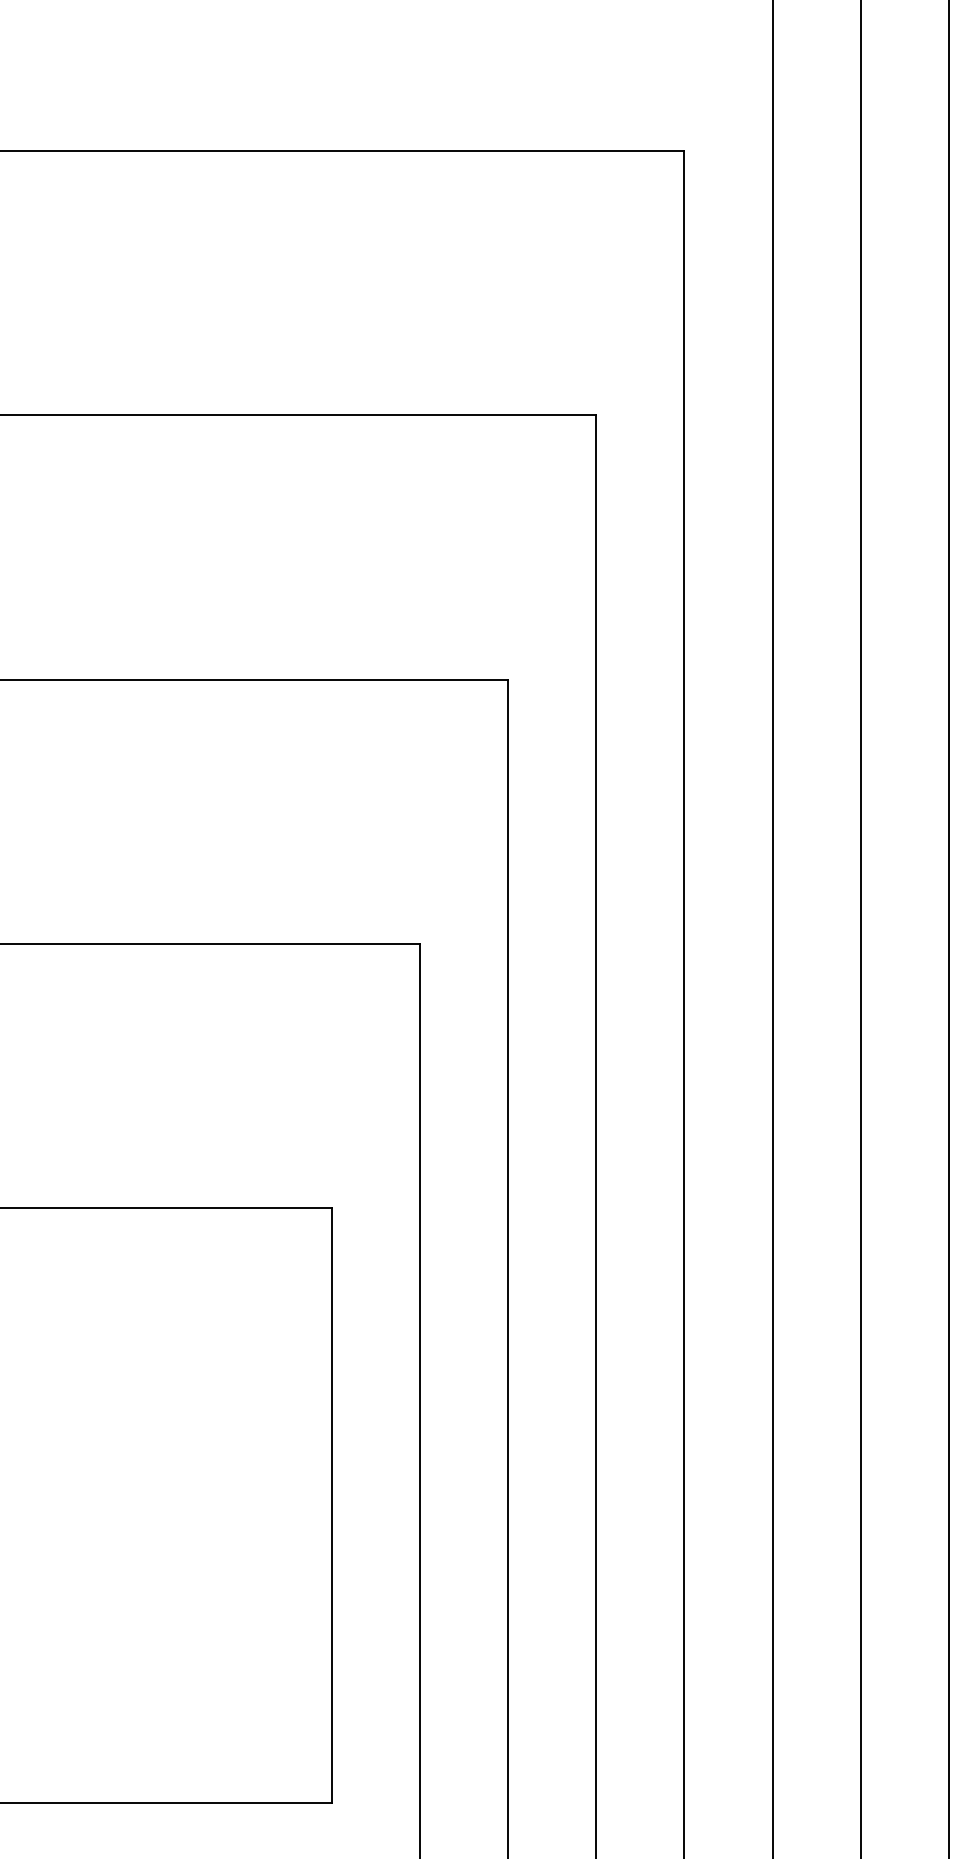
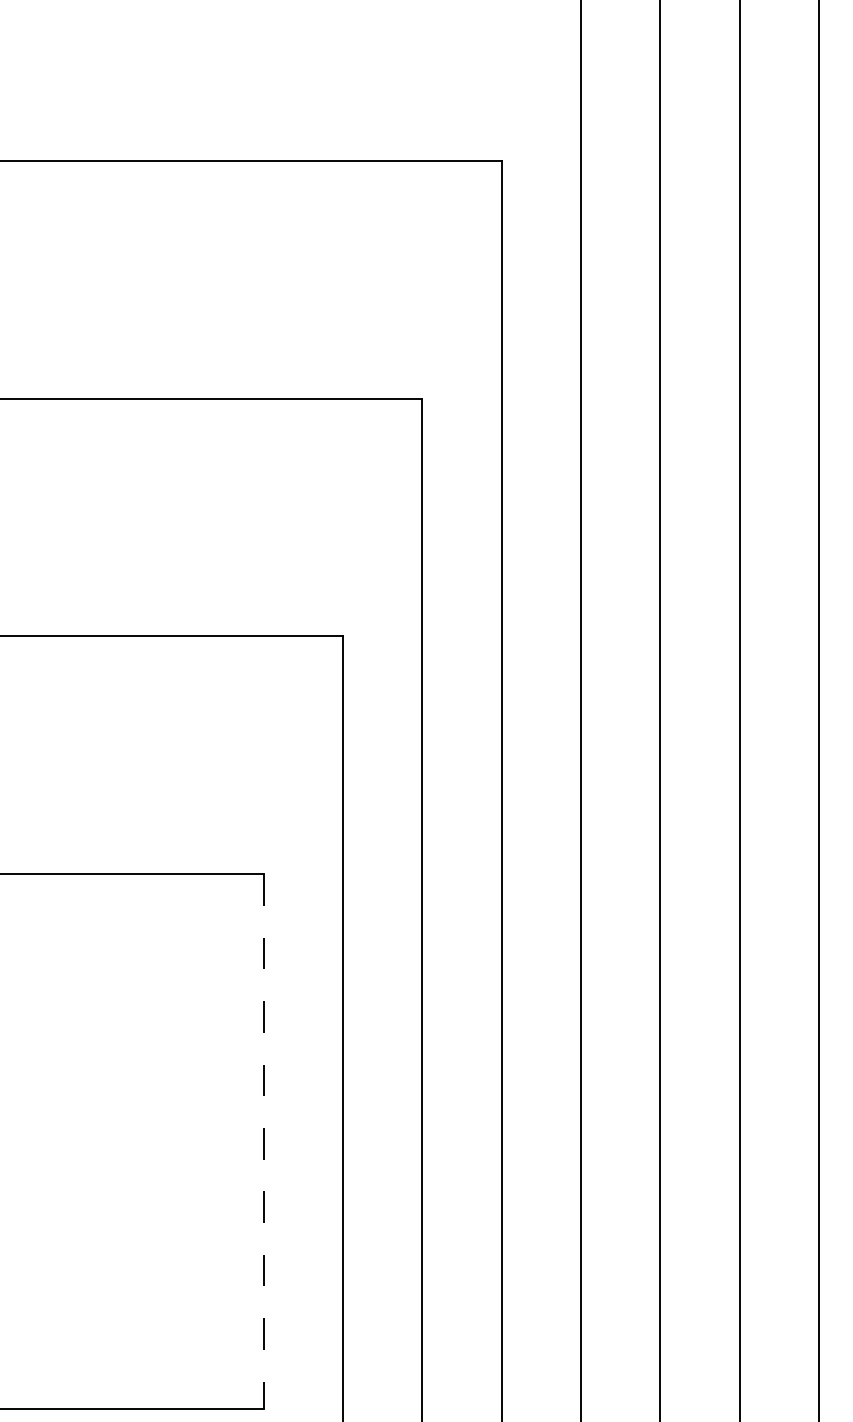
line: (331, 1506) -> (263, 1142), solid -> dashed

